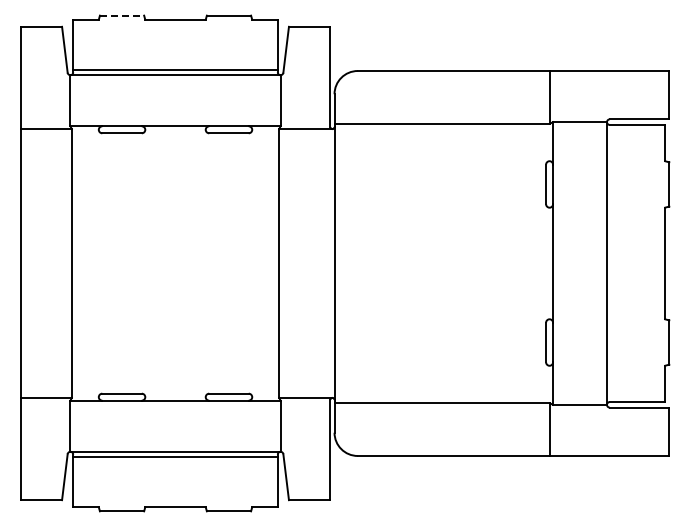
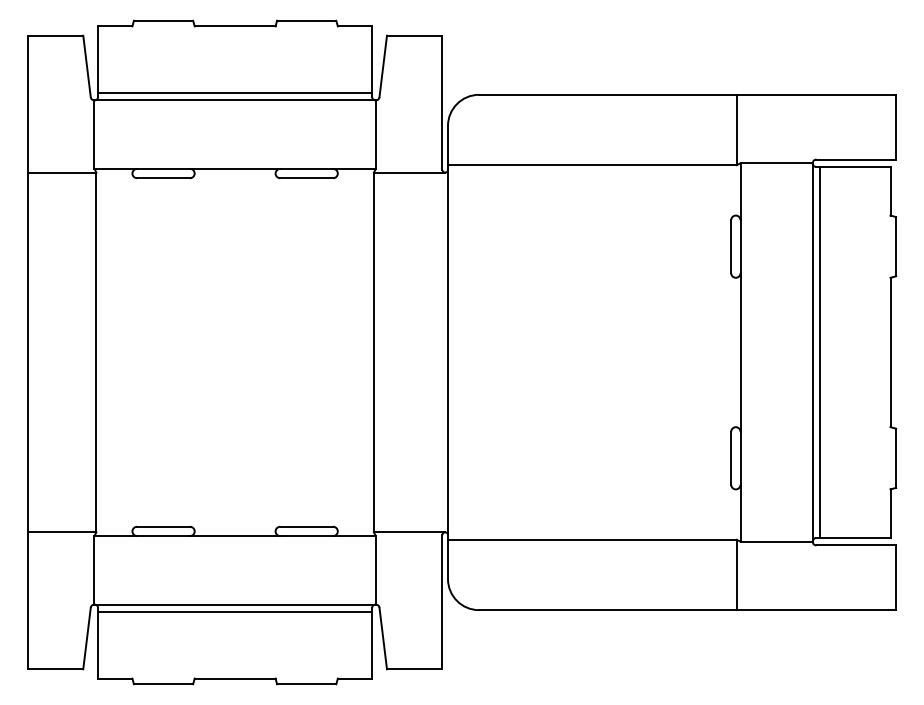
line: (122, 15) -> (164, 20), dashed -> solid
line: (612, 263) -> (820, 352), added

